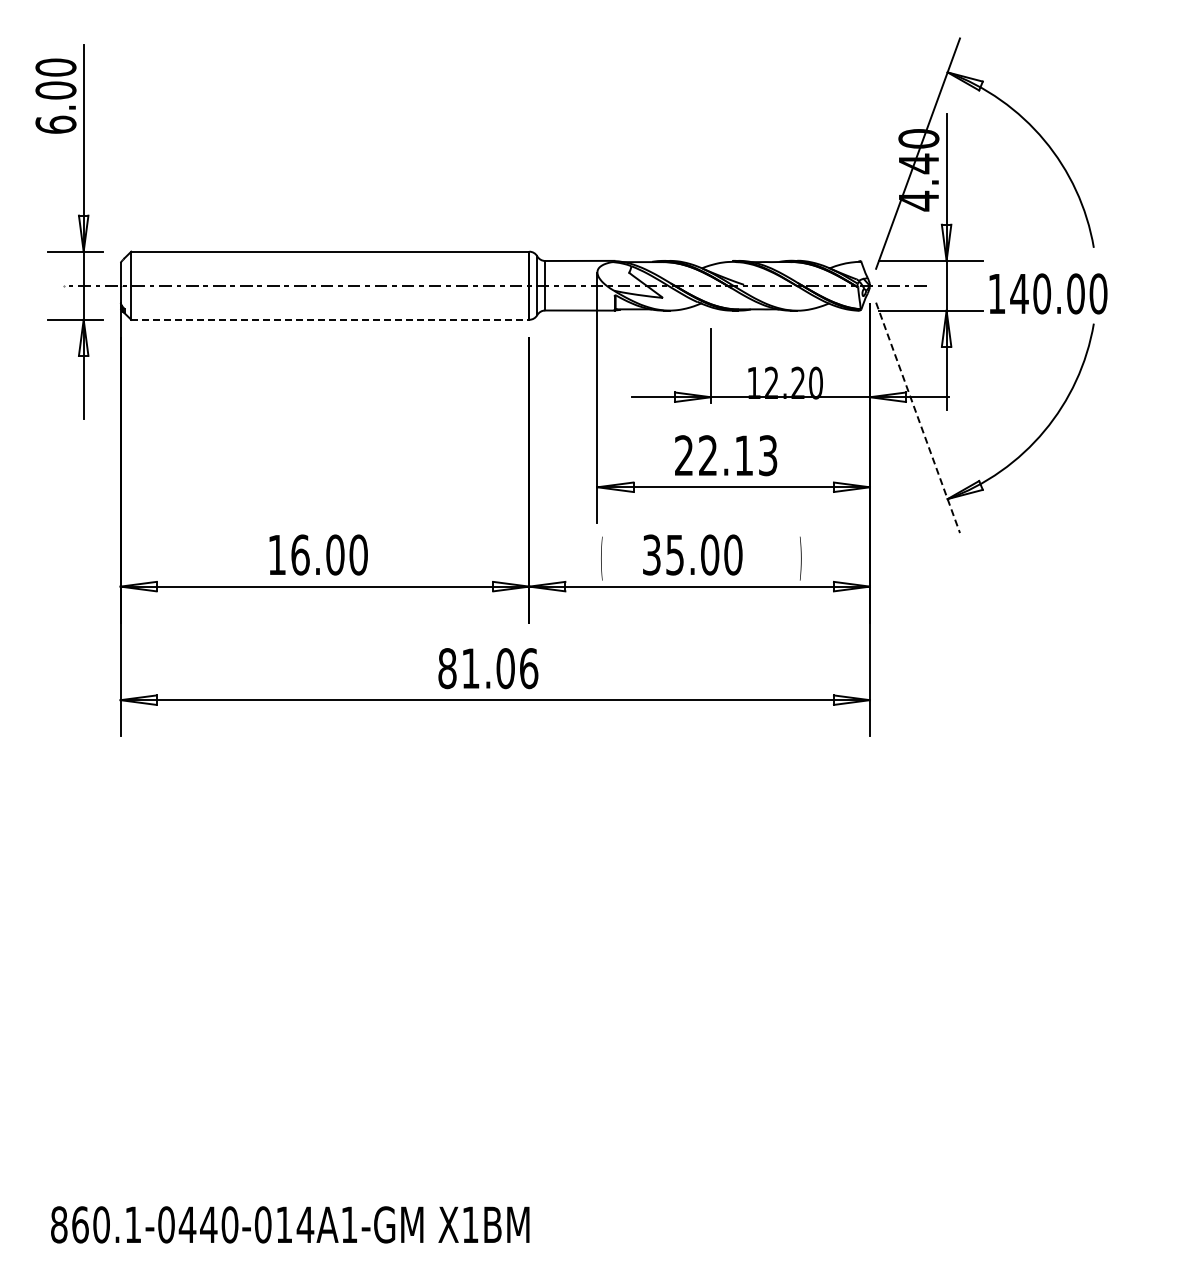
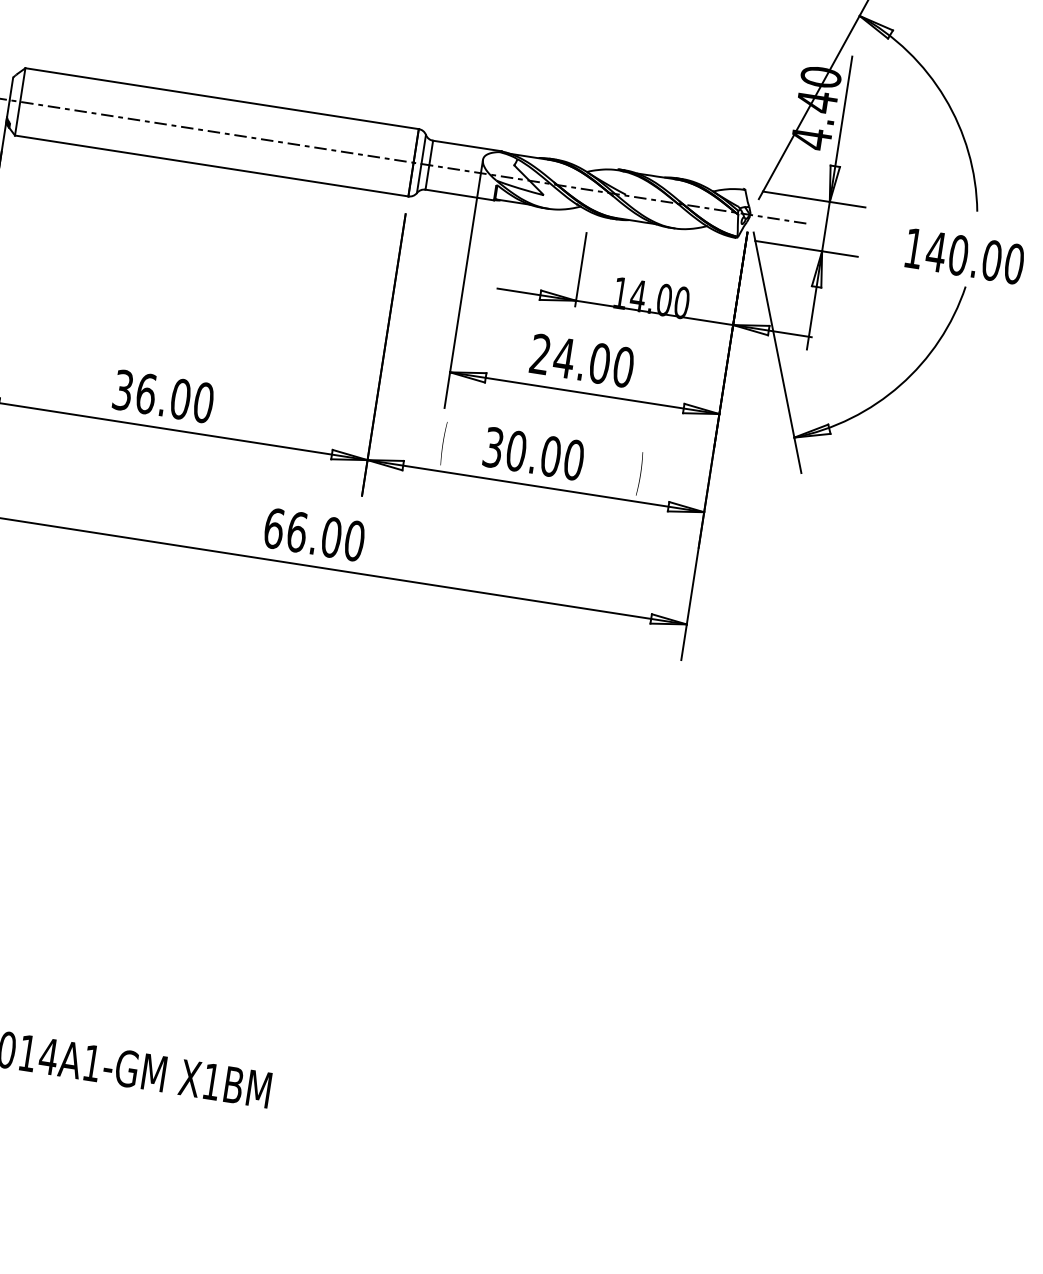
text: (1048, 293) -> (965, 255), moved
line: (330, 319) -> (211, 165), dashed -> solid
text: (784, 382) -> (650, 297), 12.20 -> 14.00
line: (918, 417) -> (778, 352), dashed -> solid
text: (737, 455) -> (593, 362), 22.13 -> 24.00
text: (276, 554) -> (122, 389), 16.00 -> 36.00
text: (675, 554) -> (516, 450), 35.00 -> 30.00
text: (488, 668) -> (314, 534), 81.06 -> 66.00

